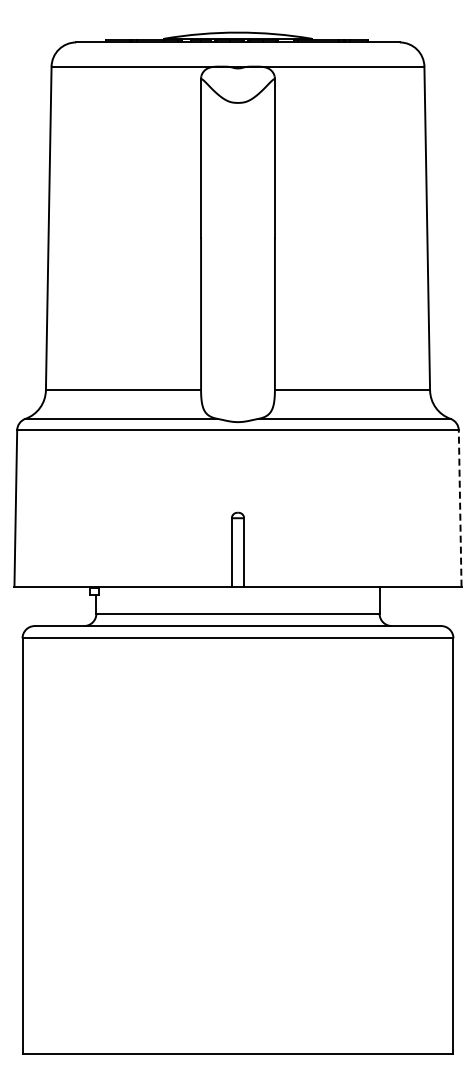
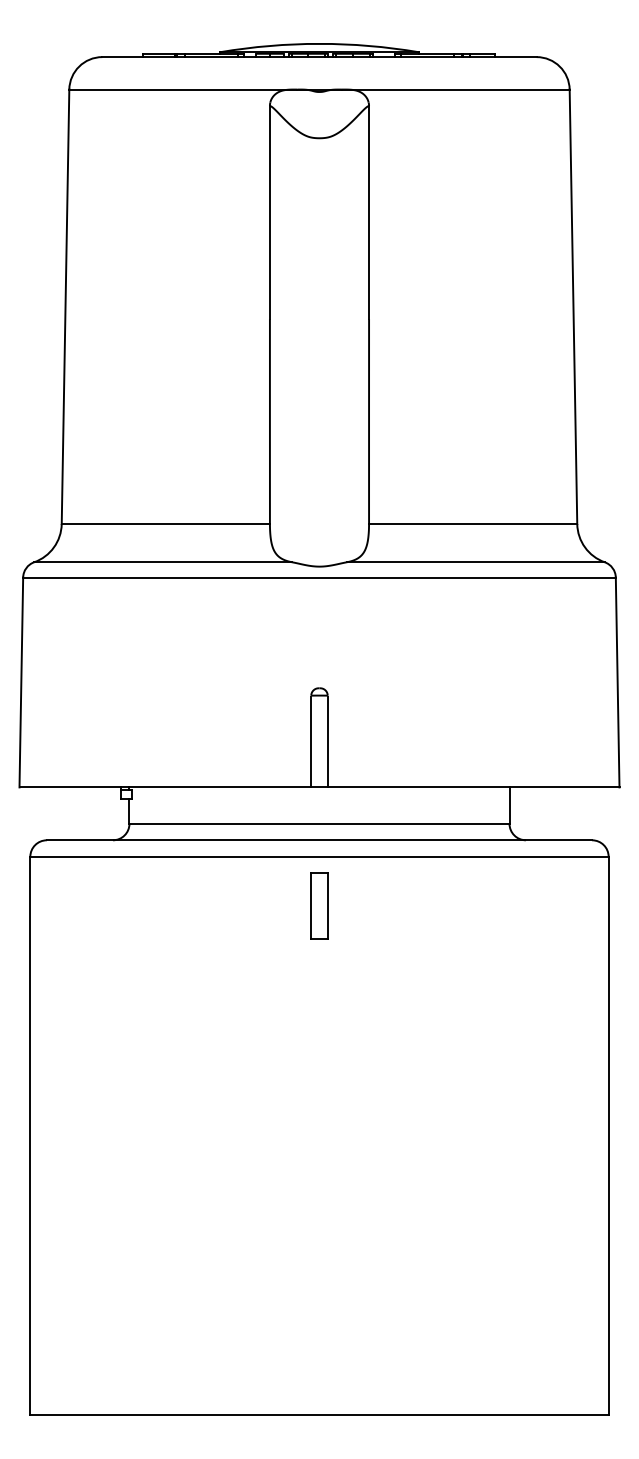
line: (460, 507) -> (618, 681), dashed -> solid
part: (237, 675) -> (318, 906), added

